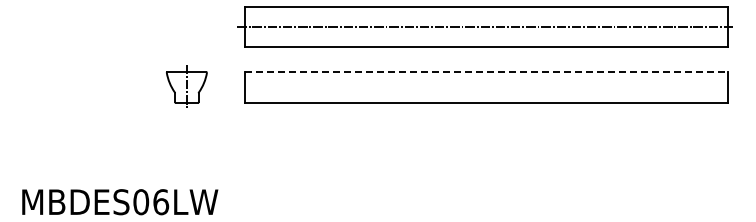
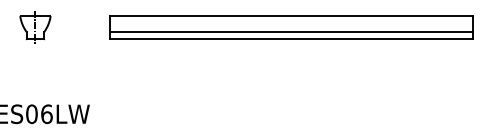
line: (486, 72) -> (291, 16), dashed -> solid
part: (186, 86) -> (35, 27), moved
line: (485, 93) -> (290, 32), added

